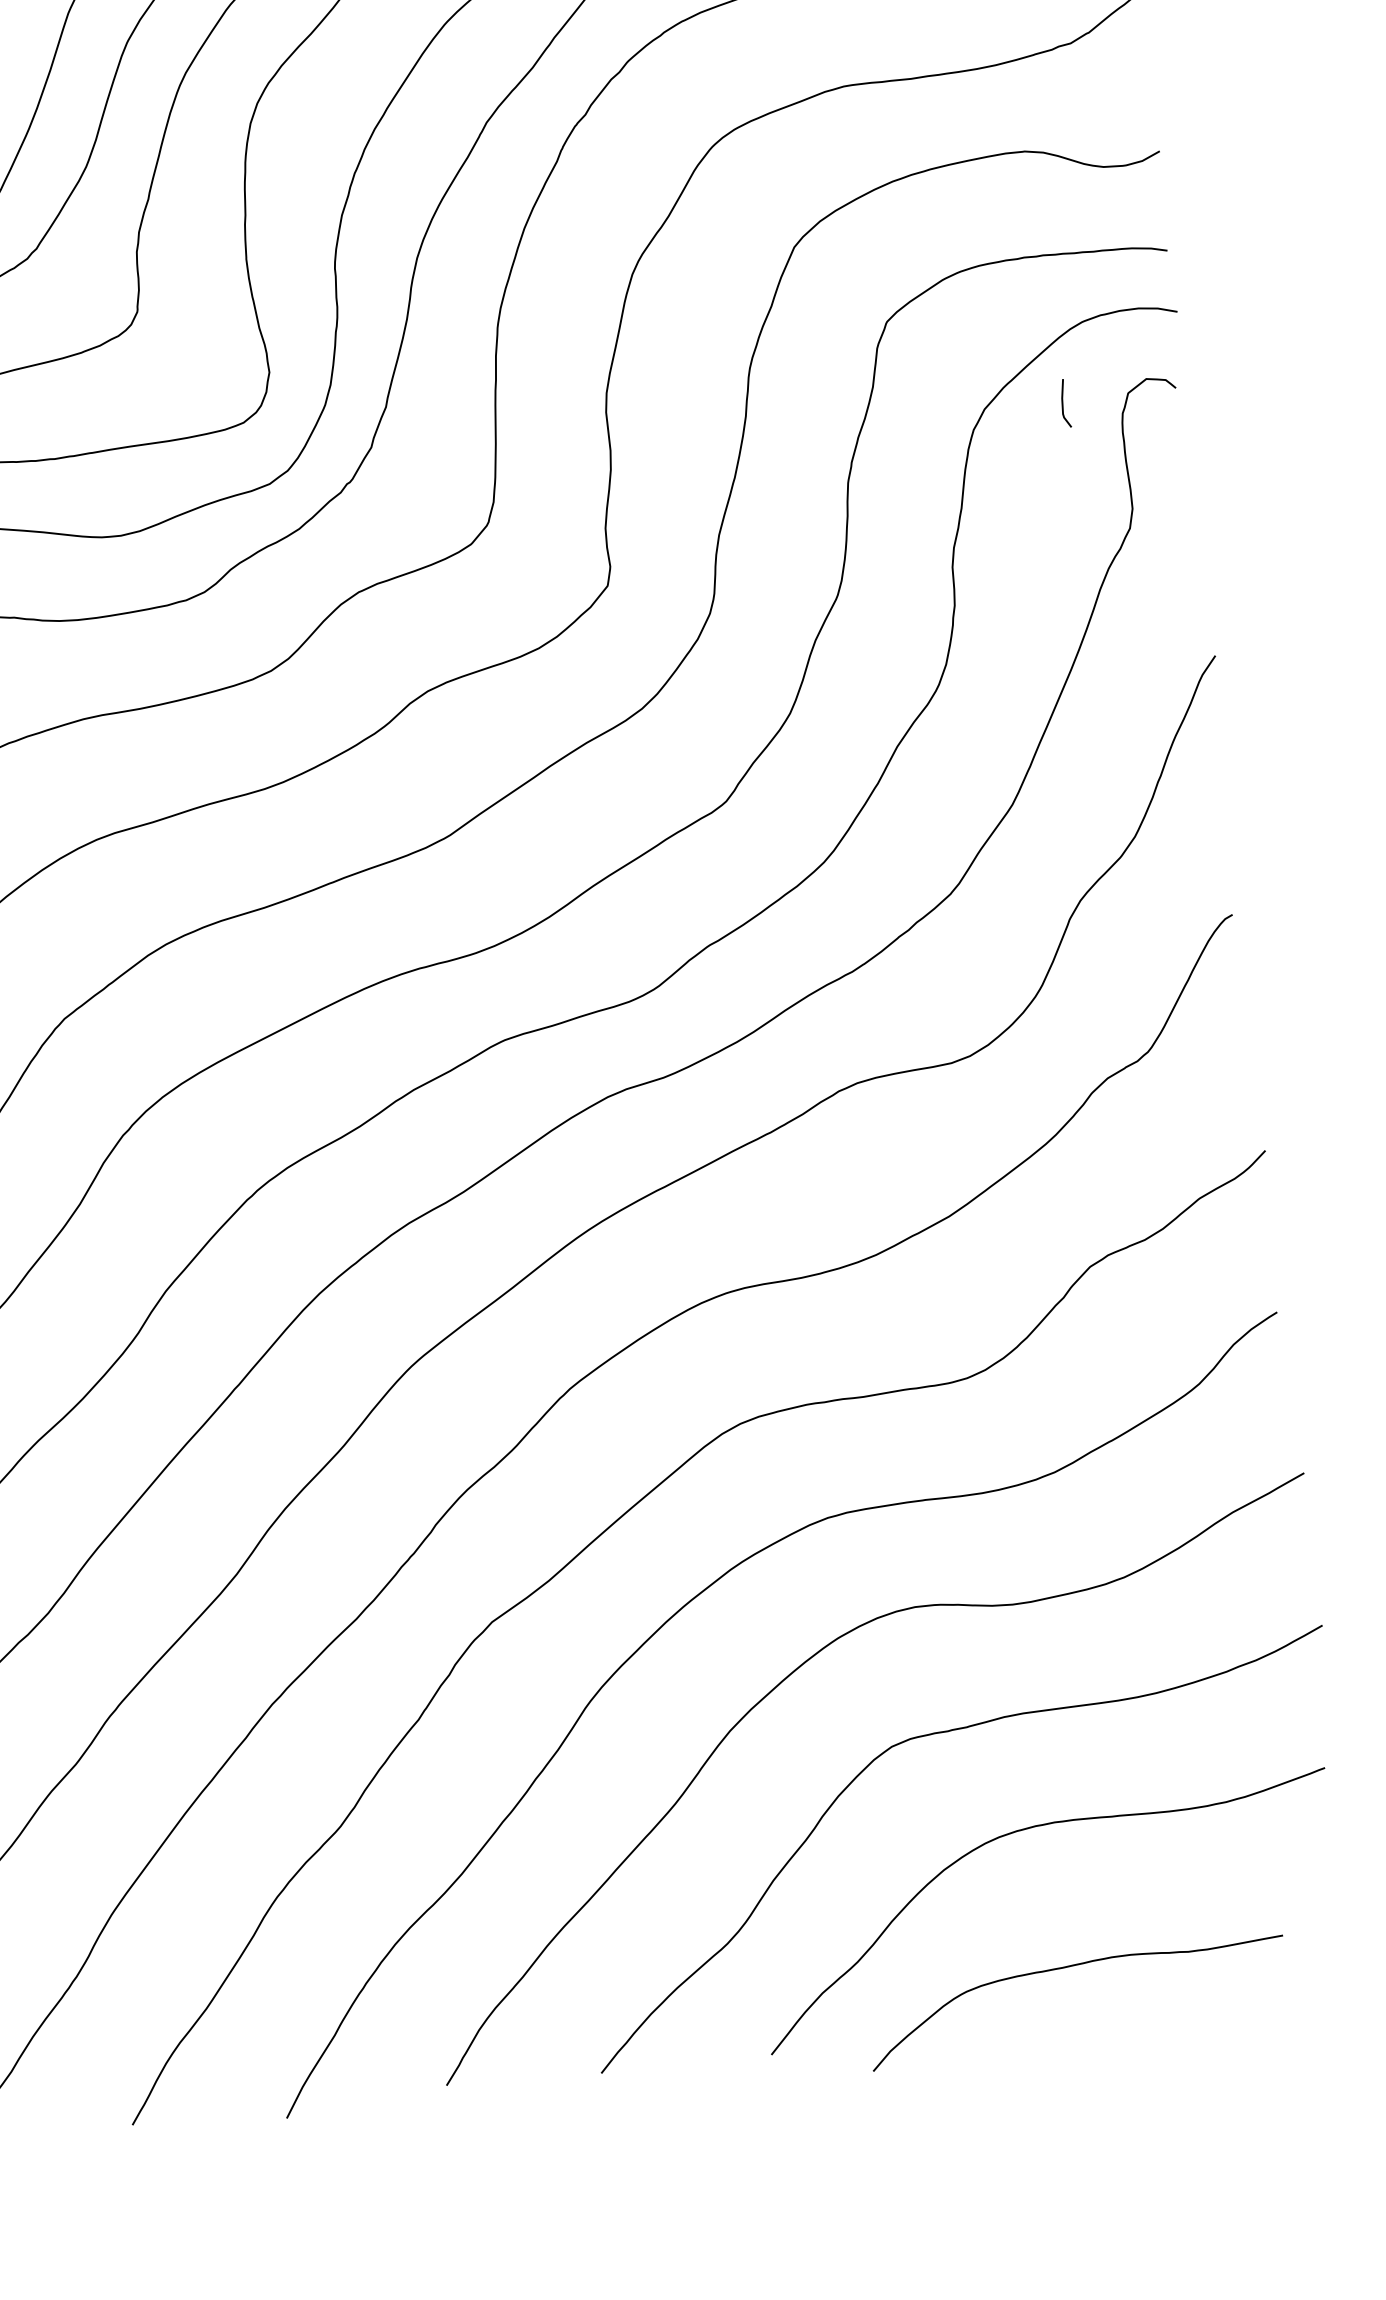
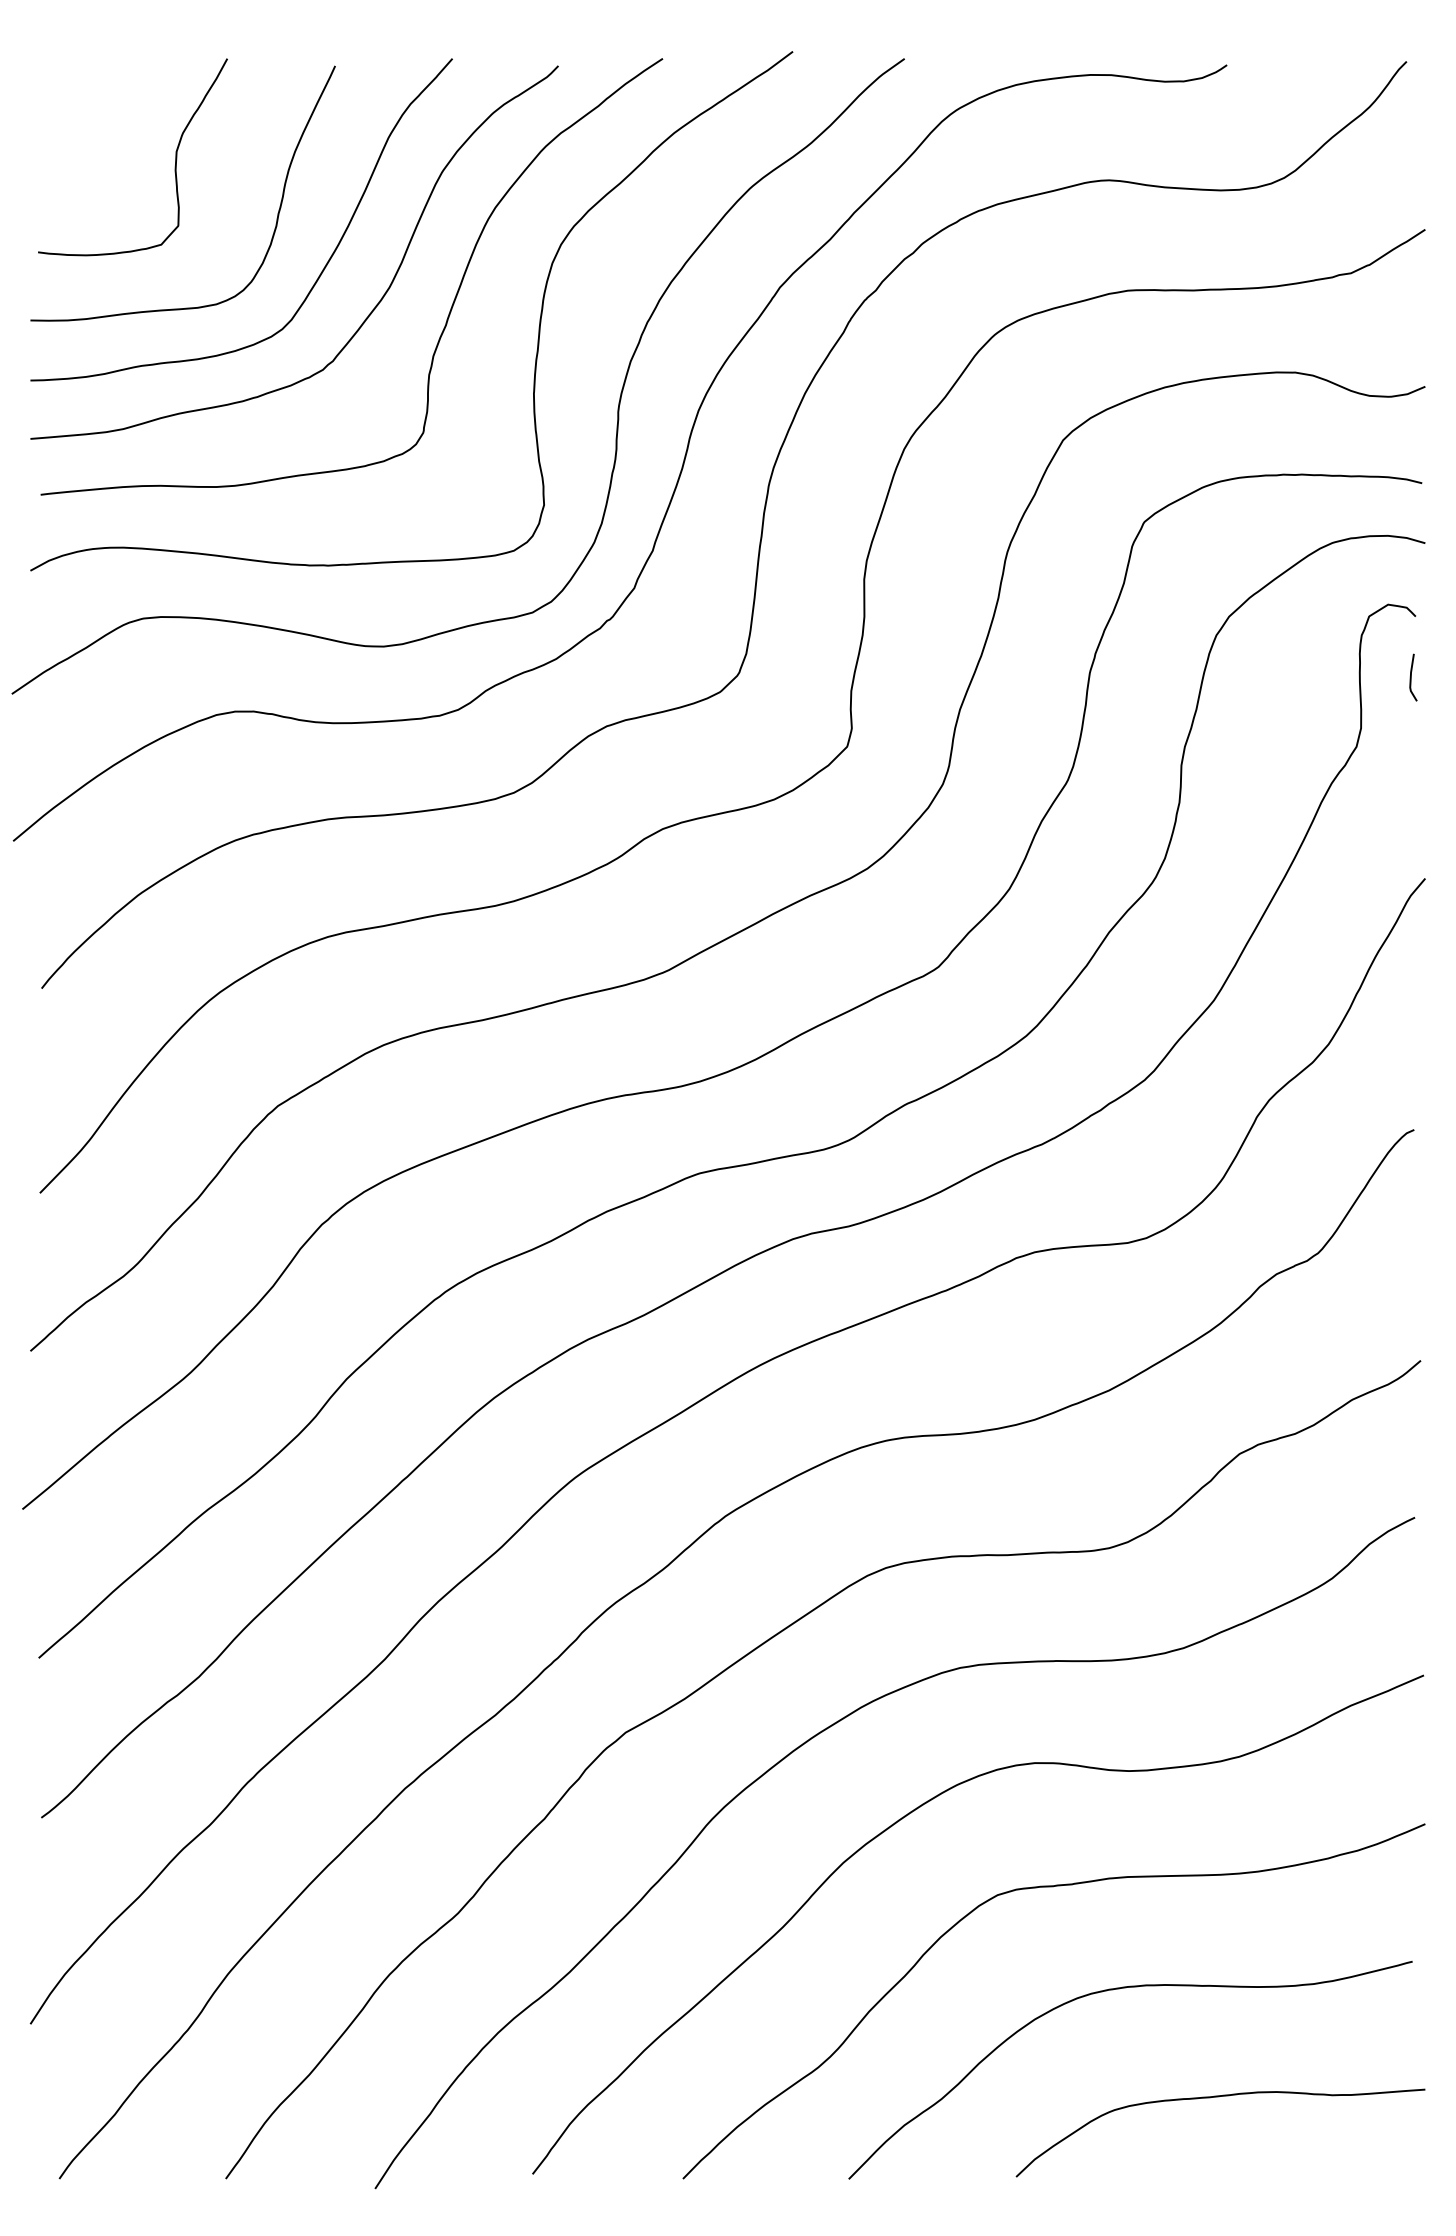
line: (1063, 403) -> (1411, 677), moved
curve: (1072, 1966) -> (1219, 2097), moved

